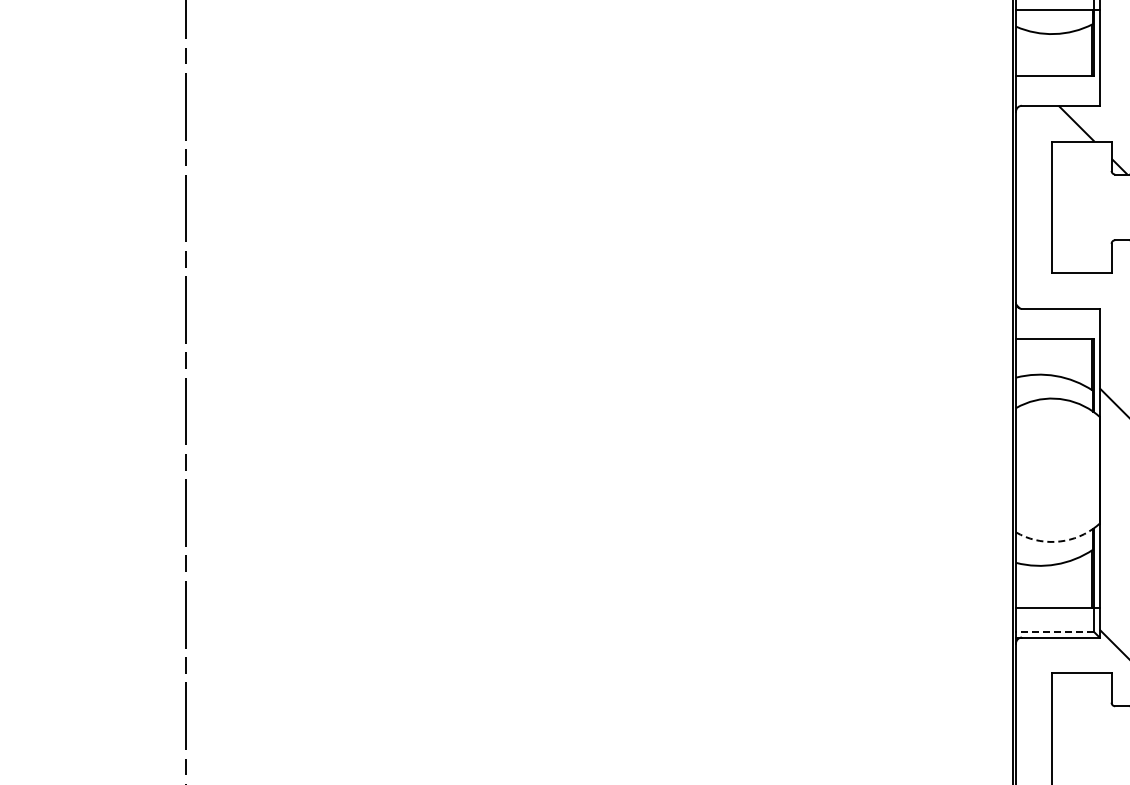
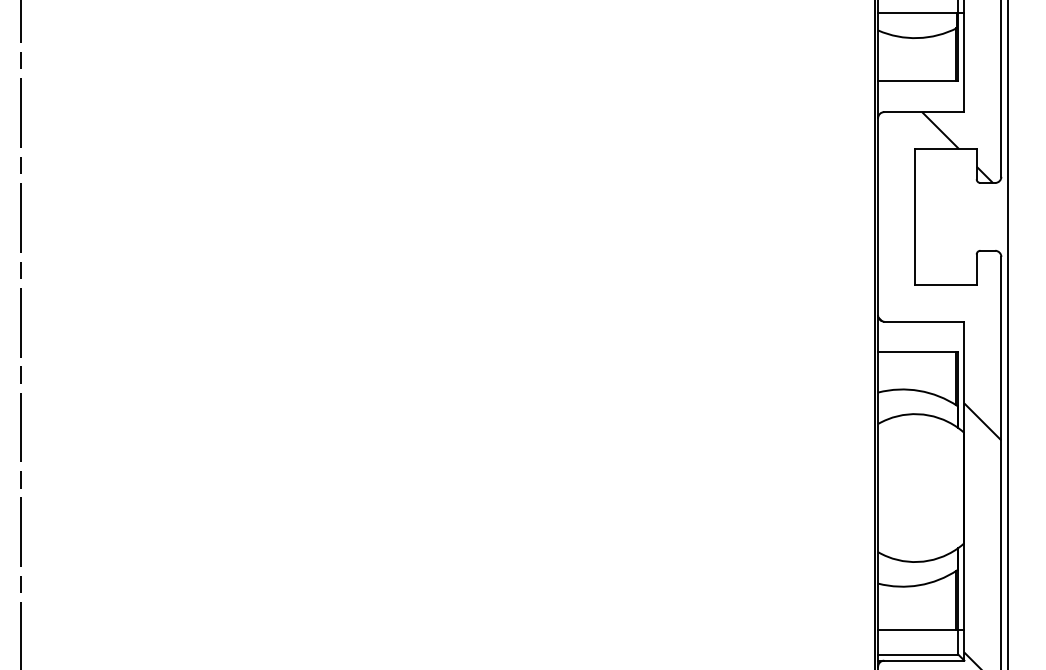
arc: (1055, 541) -> (918, 561), dashed -> solid
line: (1054, 631) -> (917, 654), dashed -> solid

